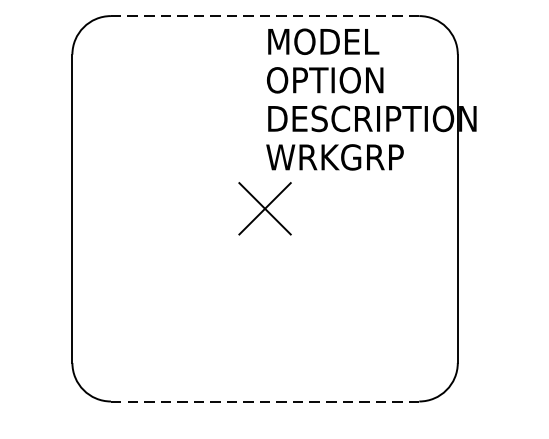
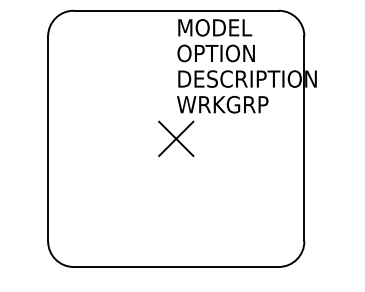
line: (265, 15) -> (176, 10), dashed -> solid
line: (265, 402) -> (176, 267), dashed -> solid

